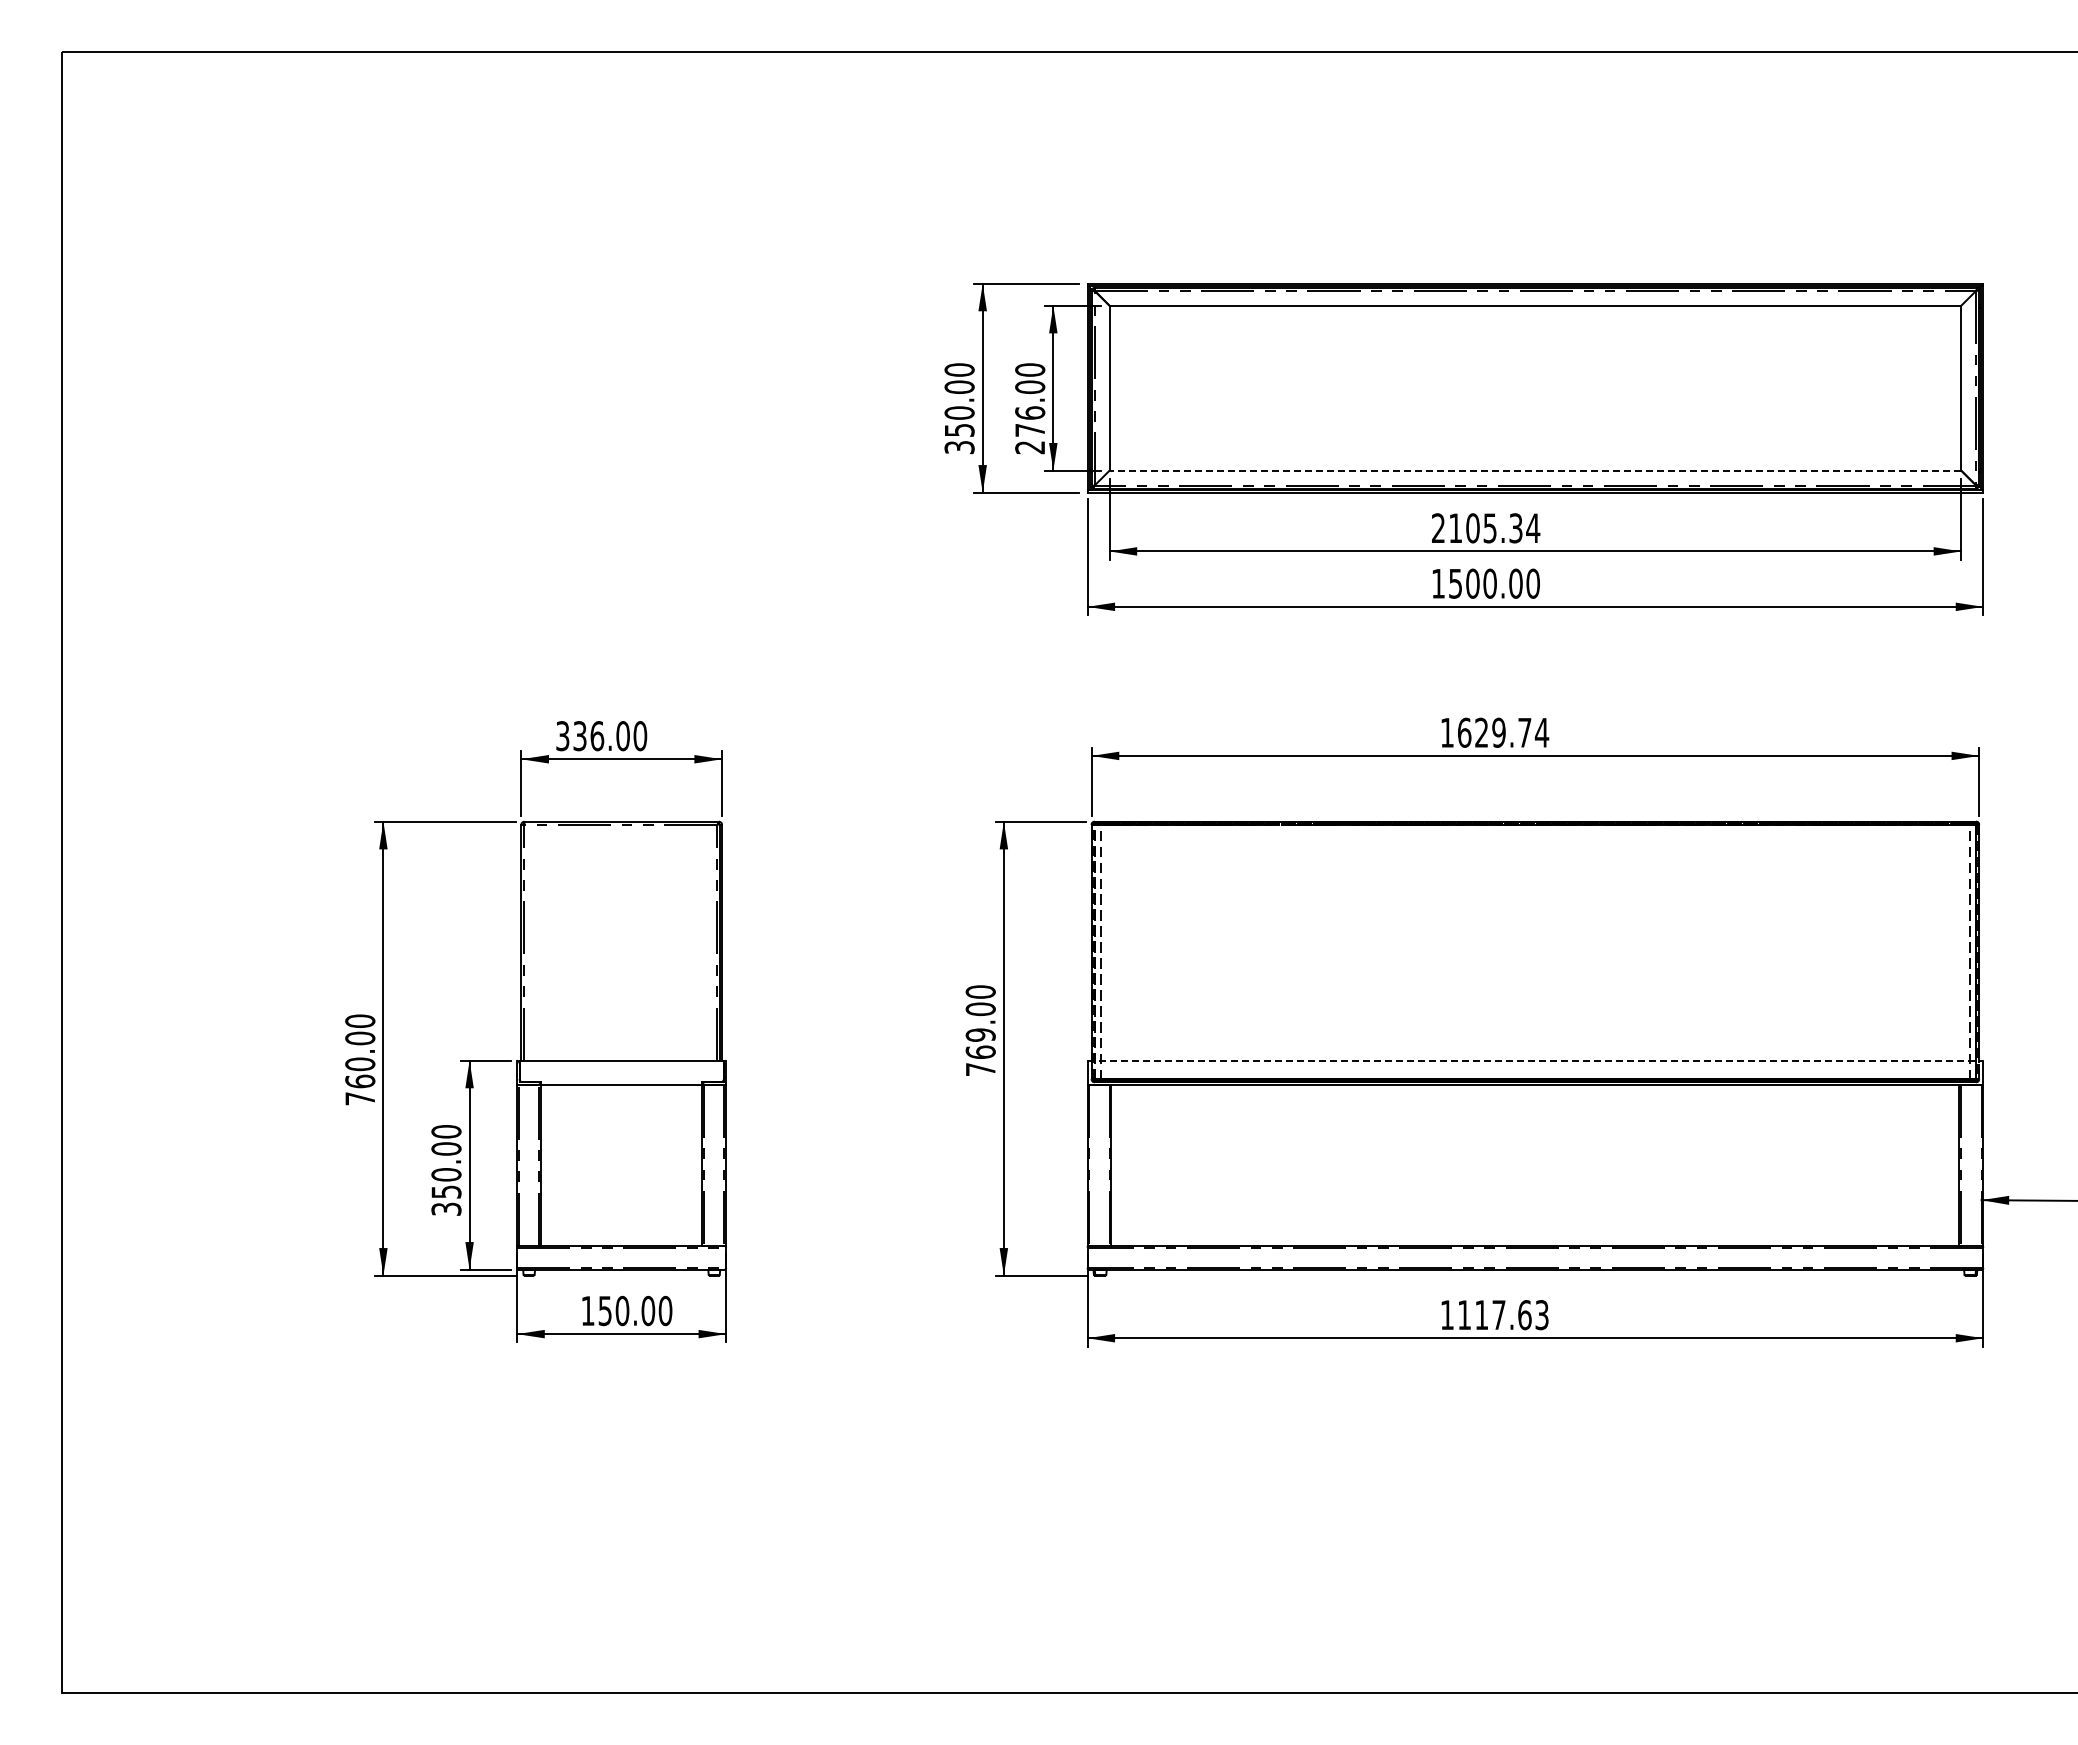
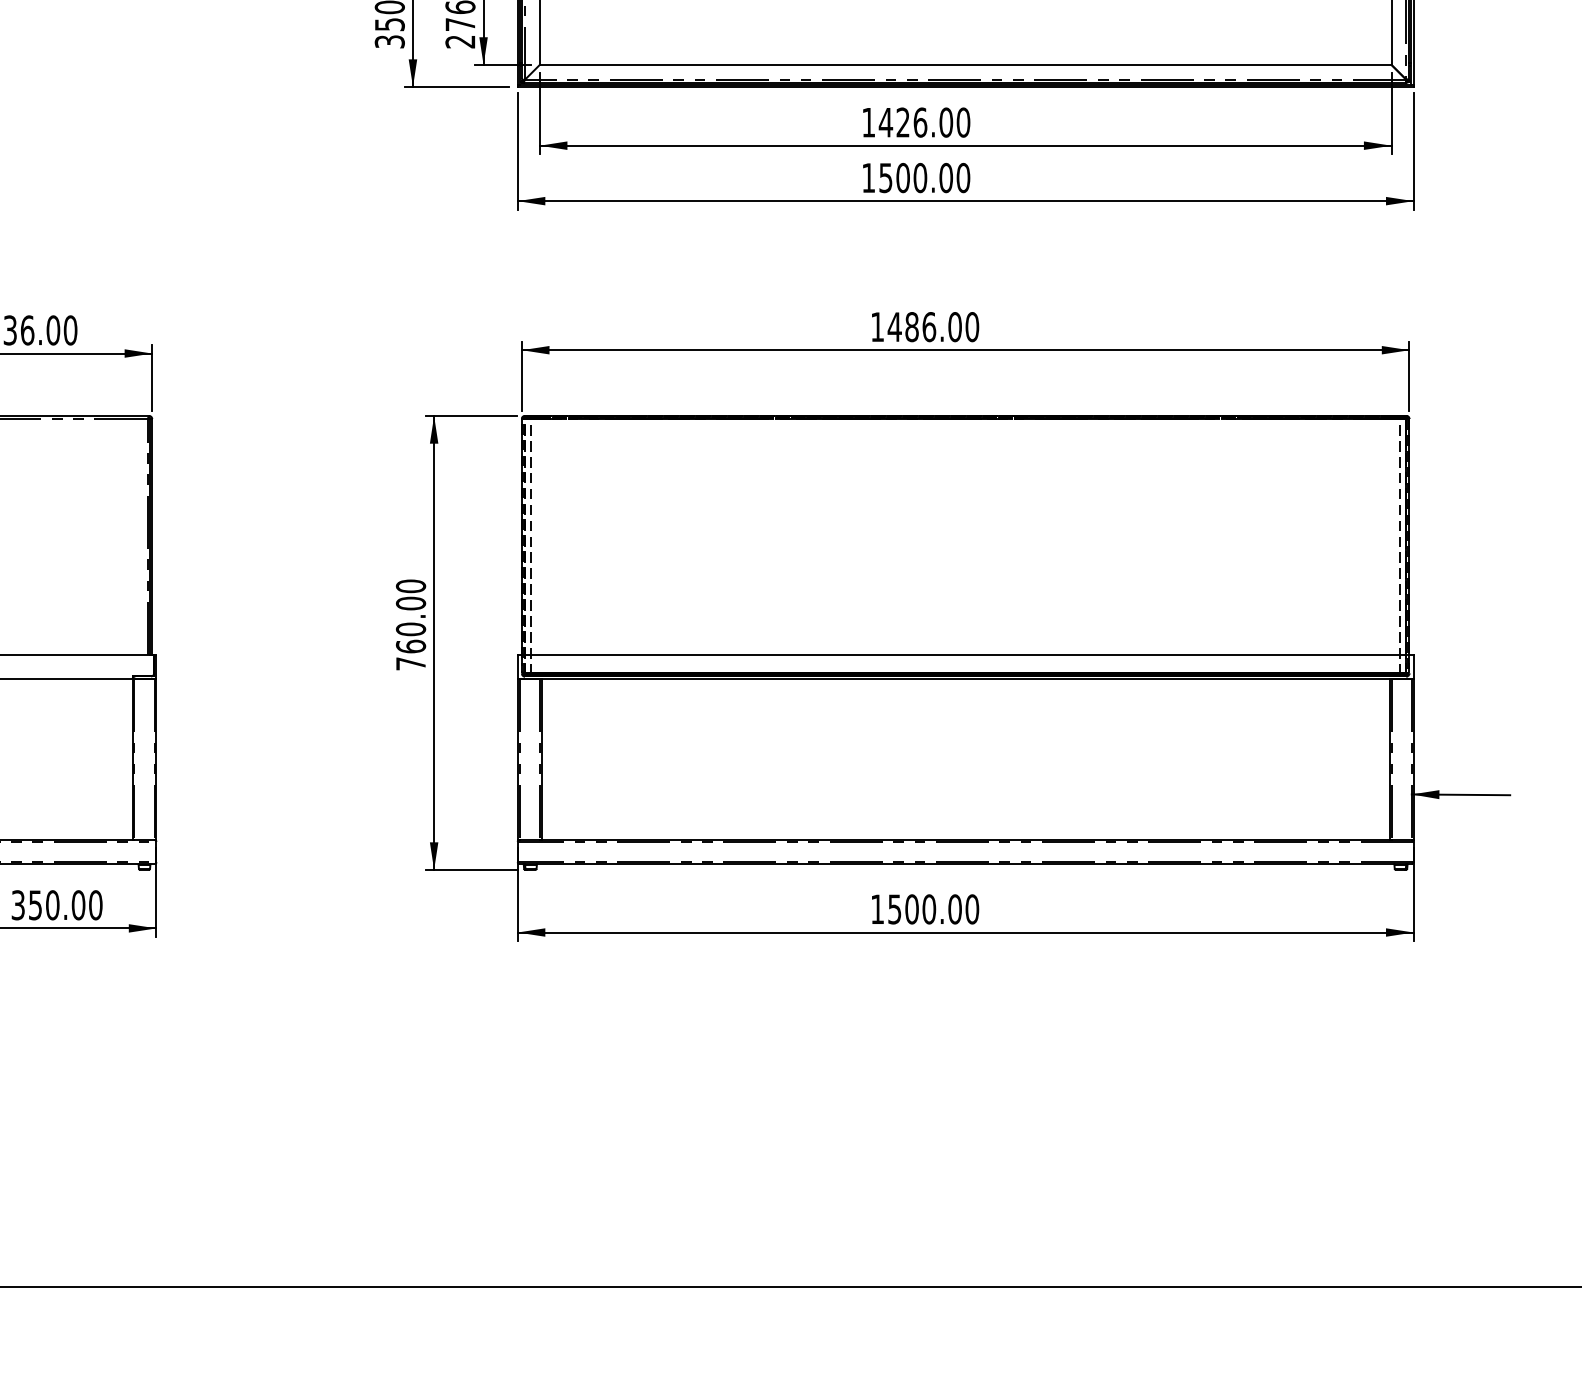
line: (1535, 470) -> (965, 64), dashed -> solid
text: (1486, 528) -> (916, 122), 2105.34 -> 1426.00
text: (1503, 732) -> (933, 326), 1629.74 -> 1486.00
text: (980, 1034) -> (410, 628), 769.00 -> 760.00
line: (1535, 1060) -> (965, 654), dashed -> solid
text: (587, 1310) -> (17, 904), 150.00 -> 350.00
text: (1503, 1315) -> (933, 909), 1117.63 -> 1500.00

